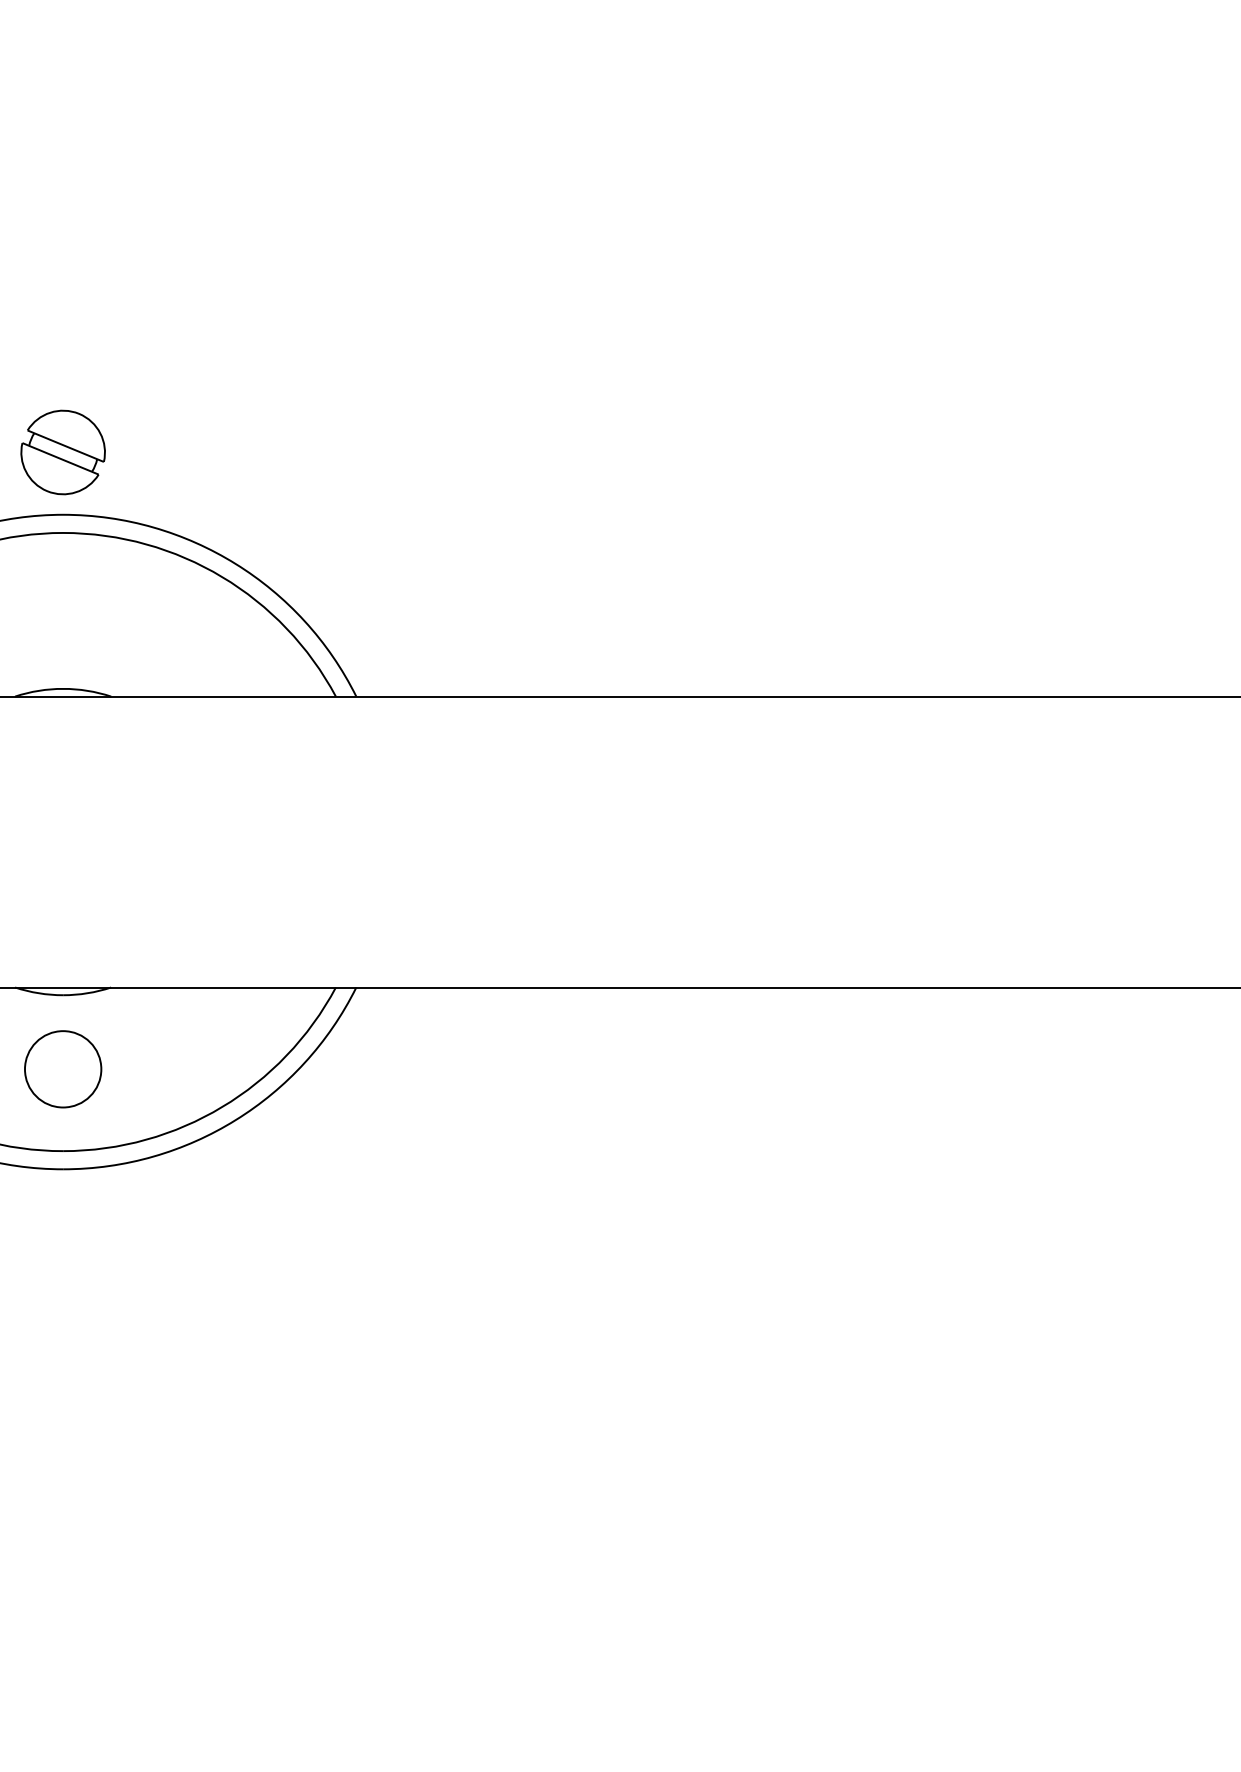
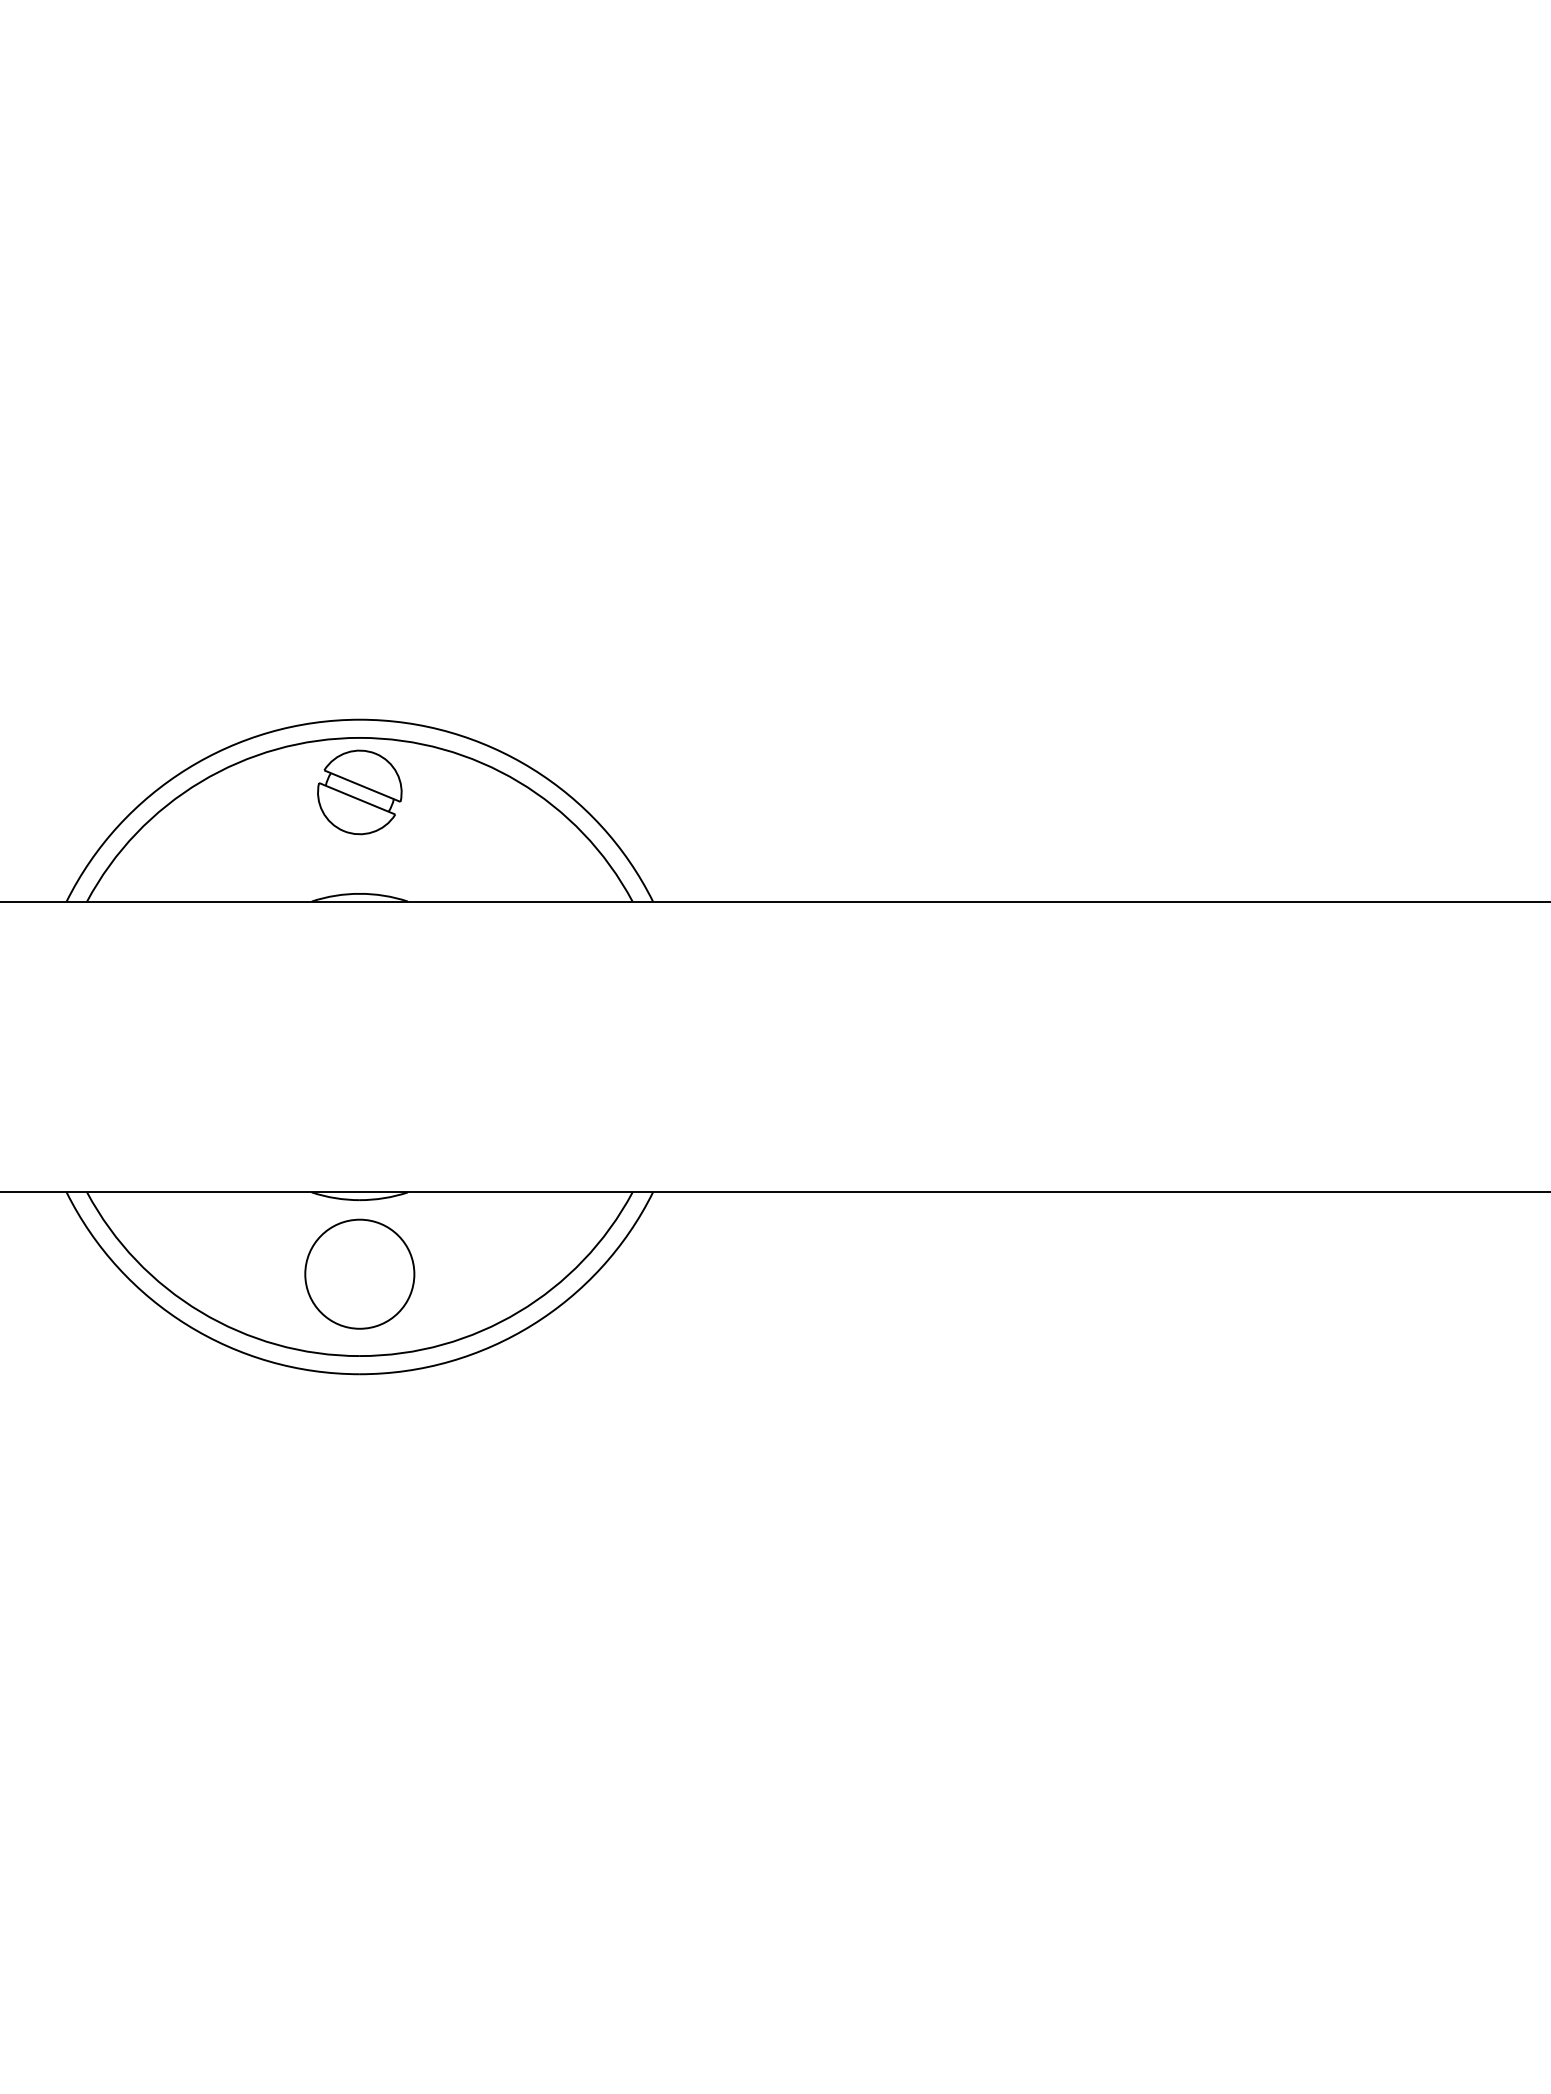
part: (62, 452) -> (359, 792), moved
circle: (62, 1068) -> (359, 1273), size x1.43

